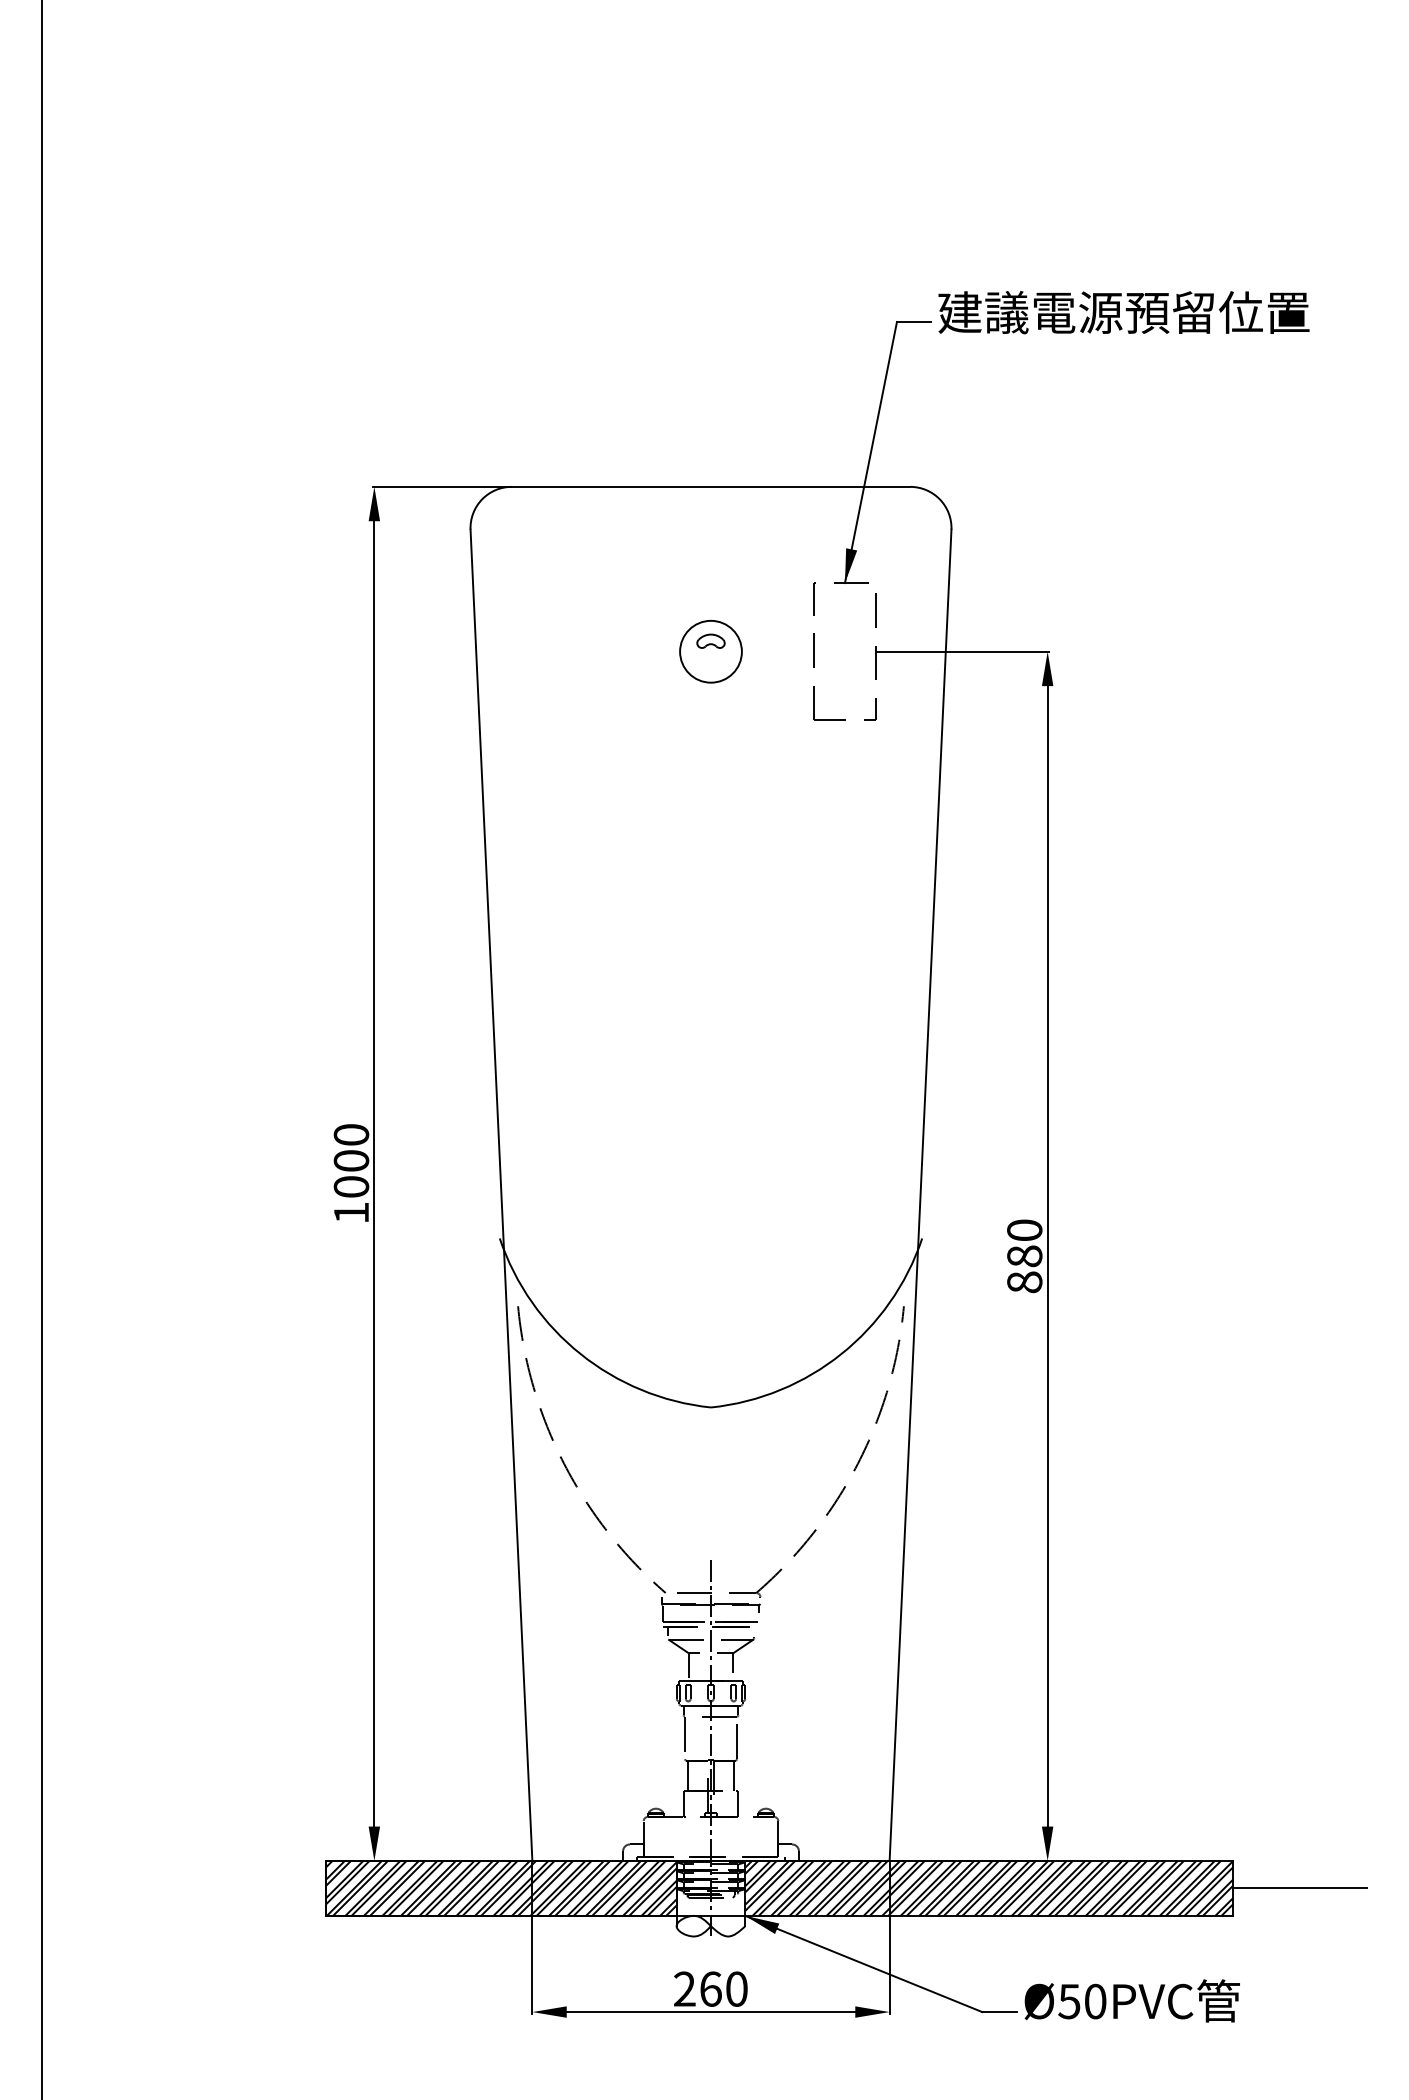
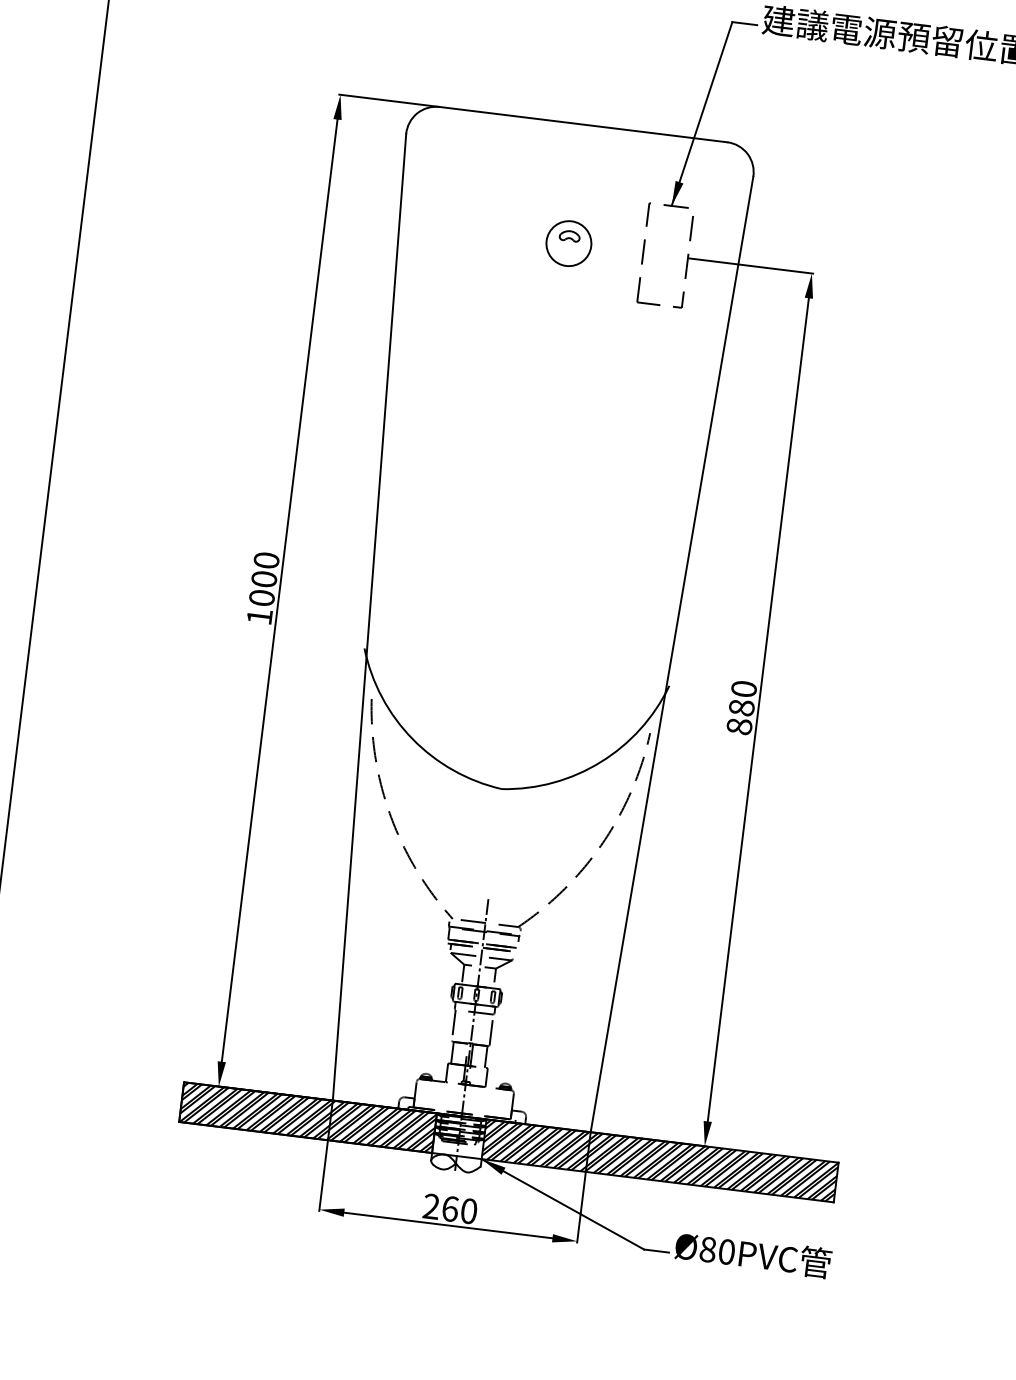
line: (1299, 1888) -> (884, 1188), removed
text: (1069, 2001) -> (708, 1249), Ø50PVC -> Ø80PVC

